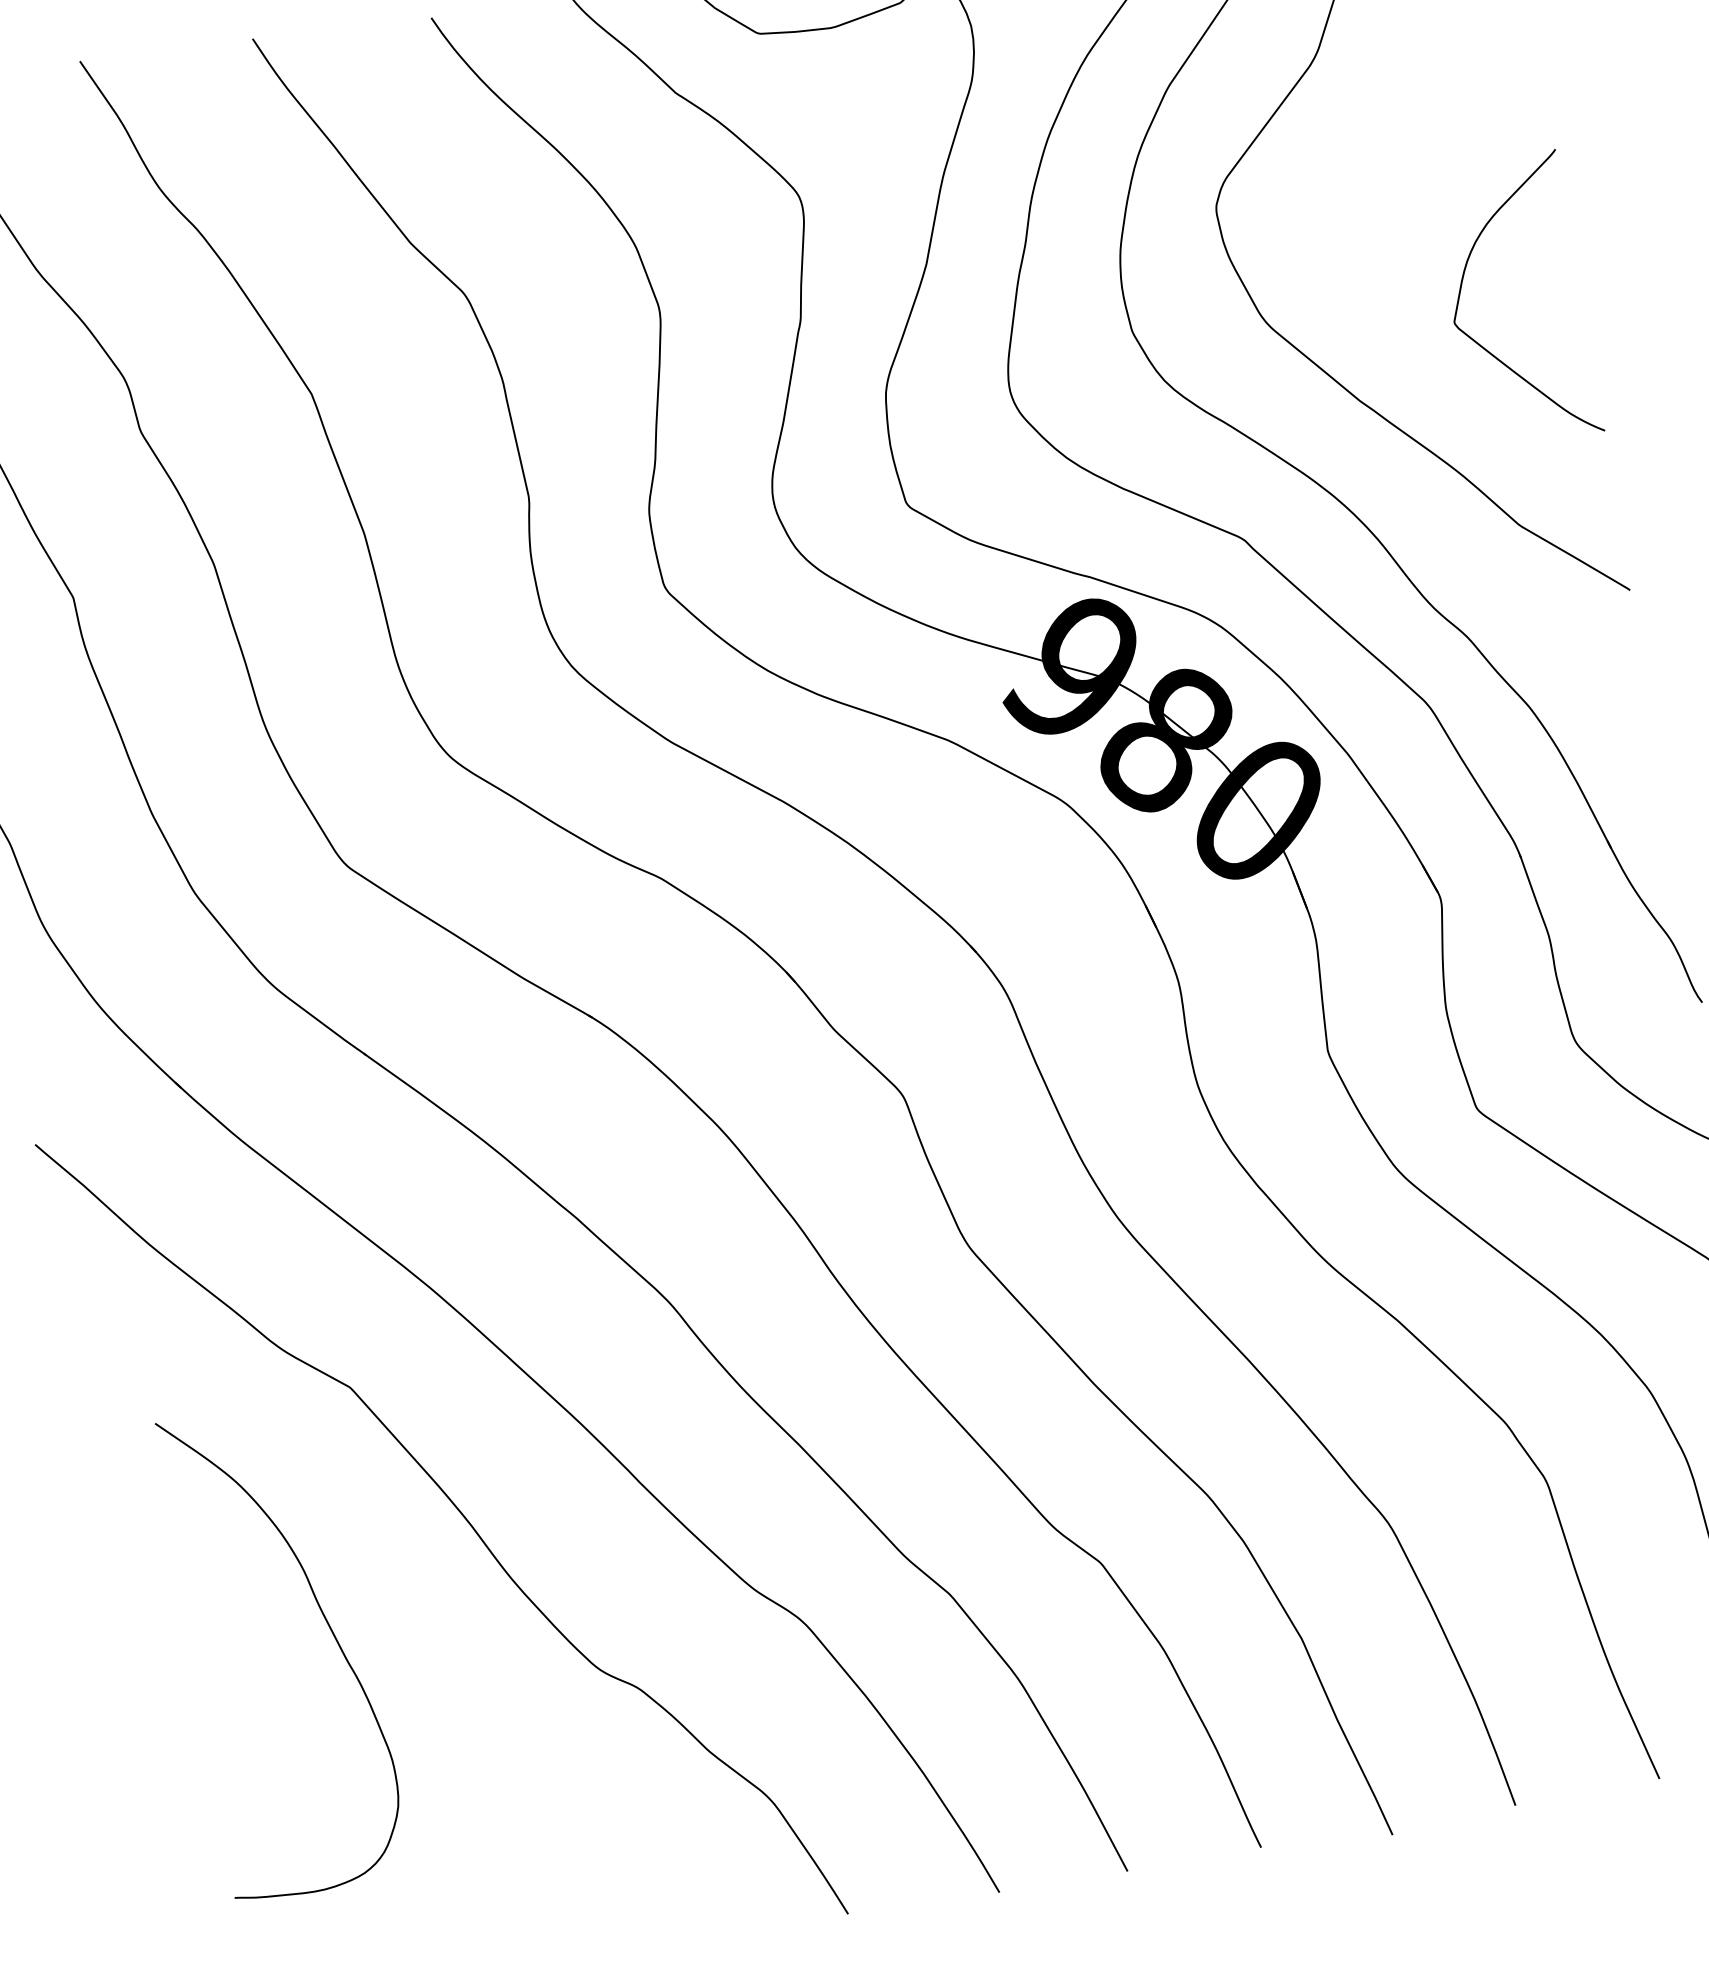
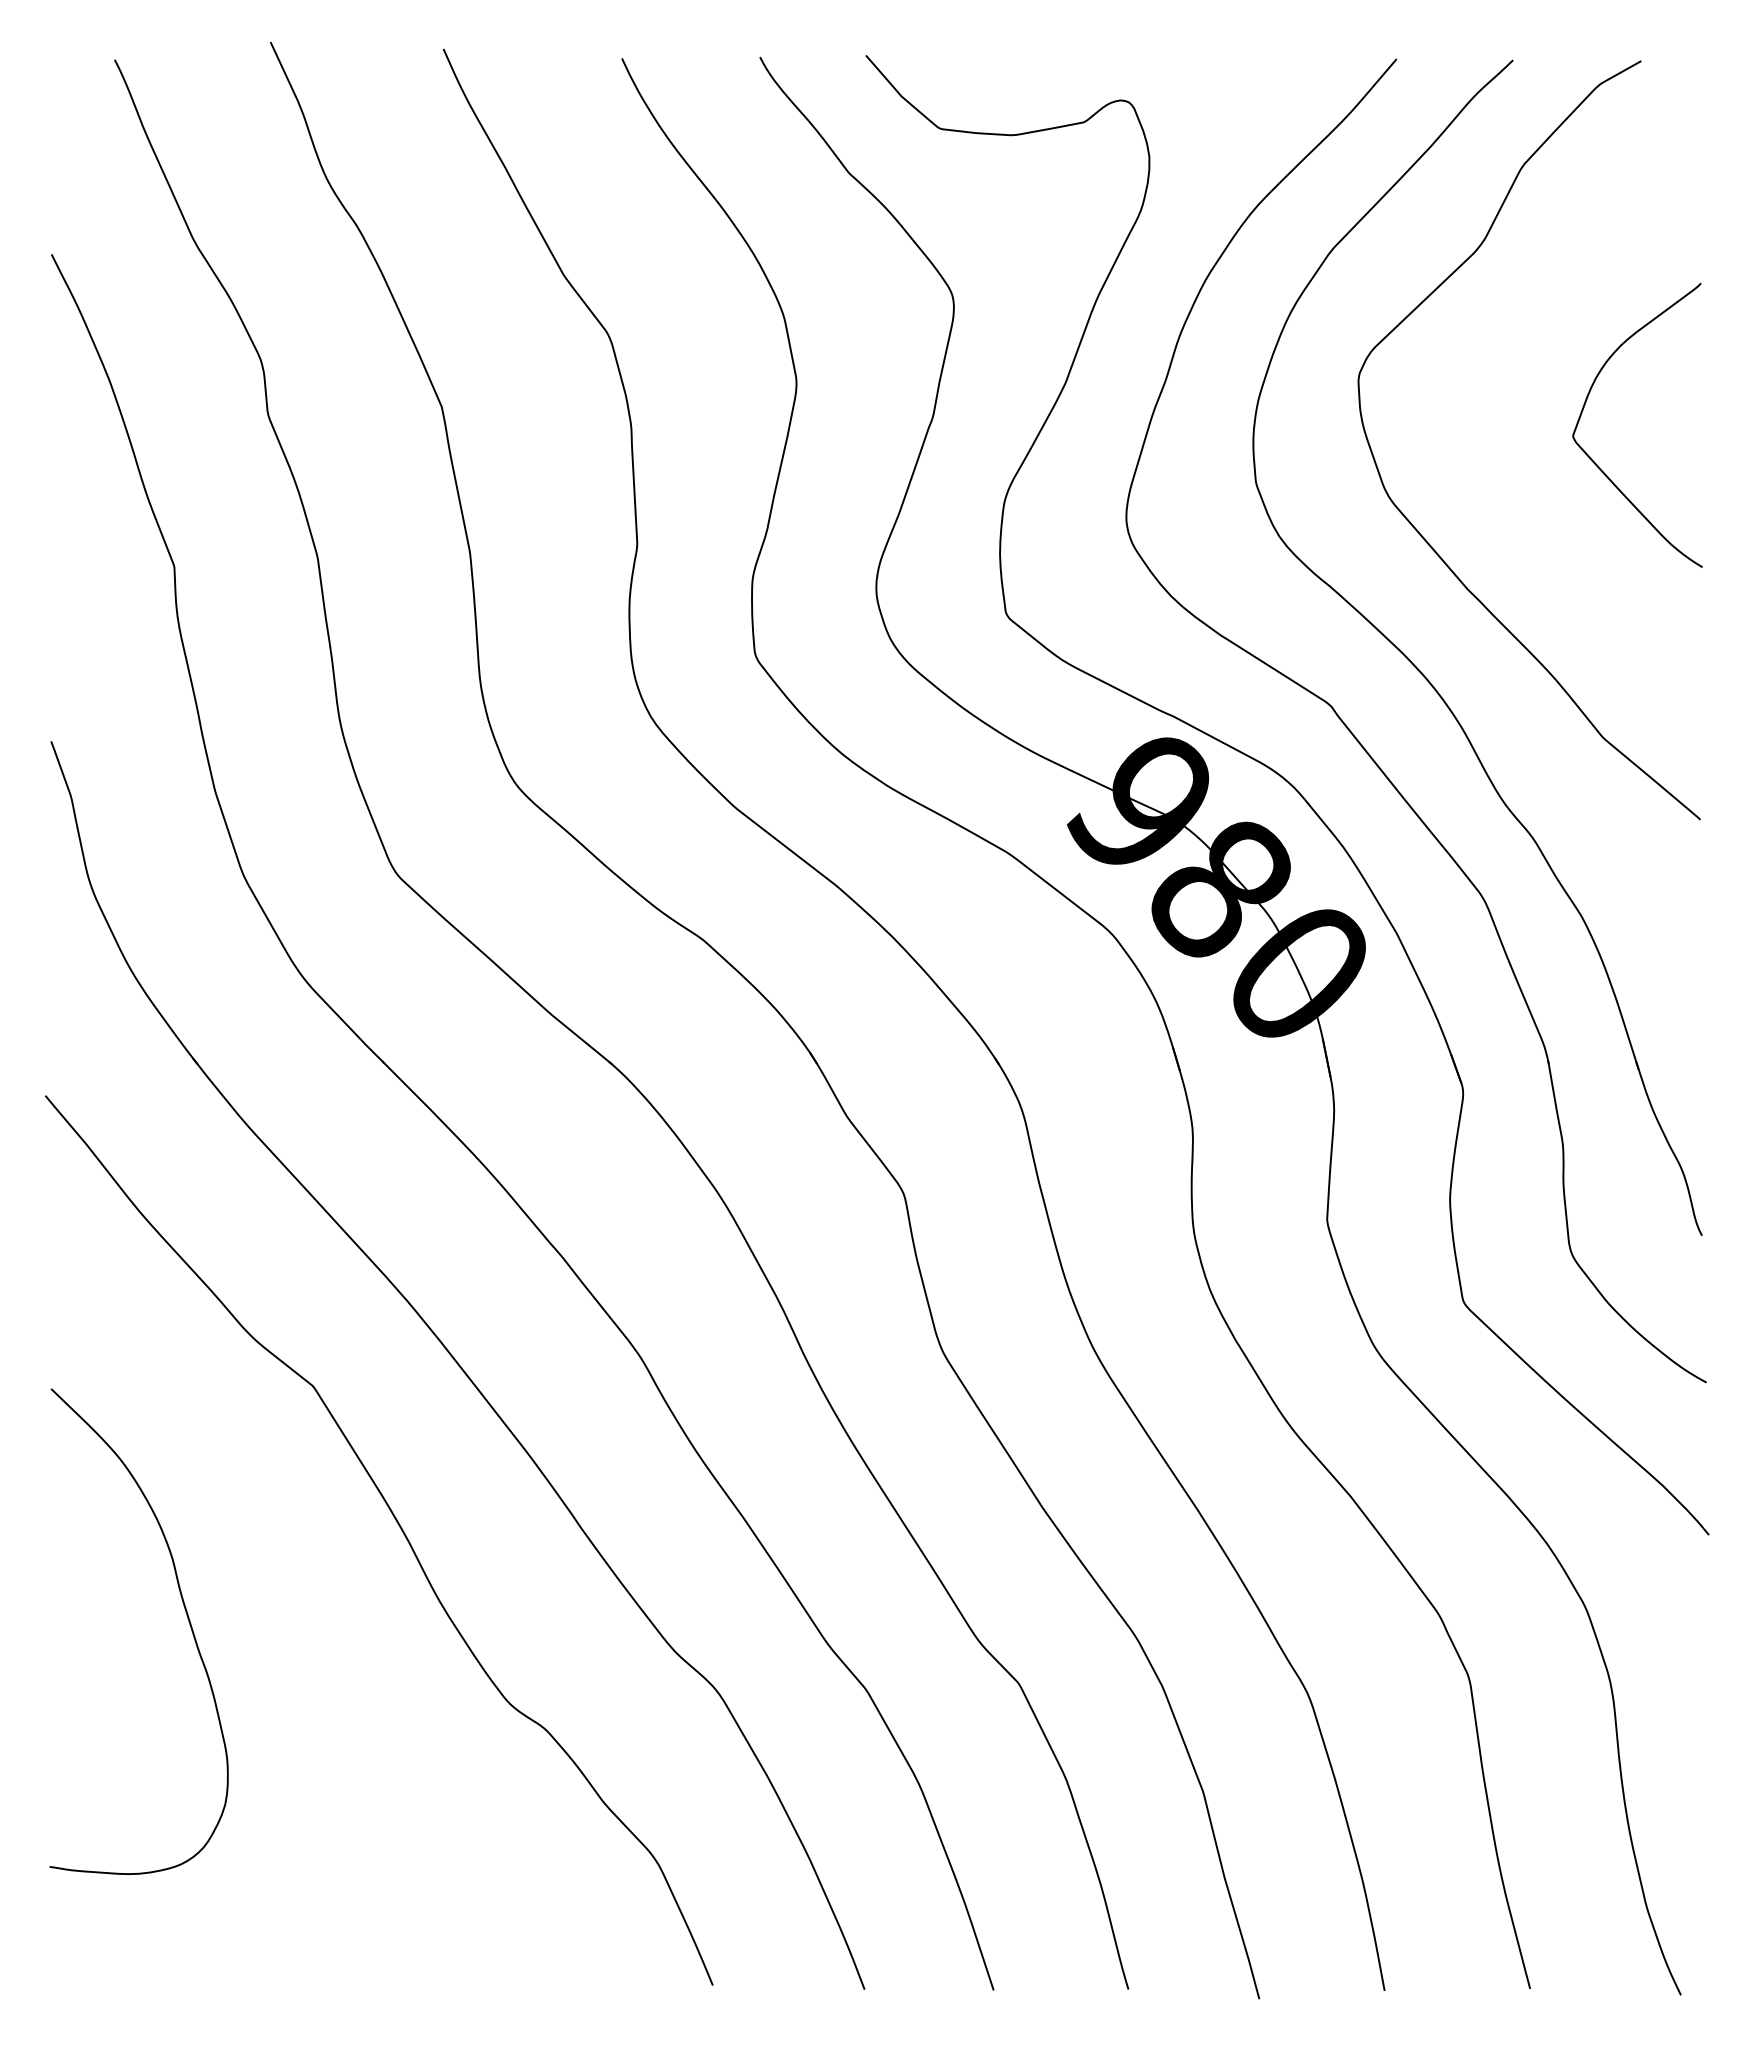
curve: (1461, 290) -> (1585, 405), moved
curve: (327, 1625) -> (186, 1615), moved

